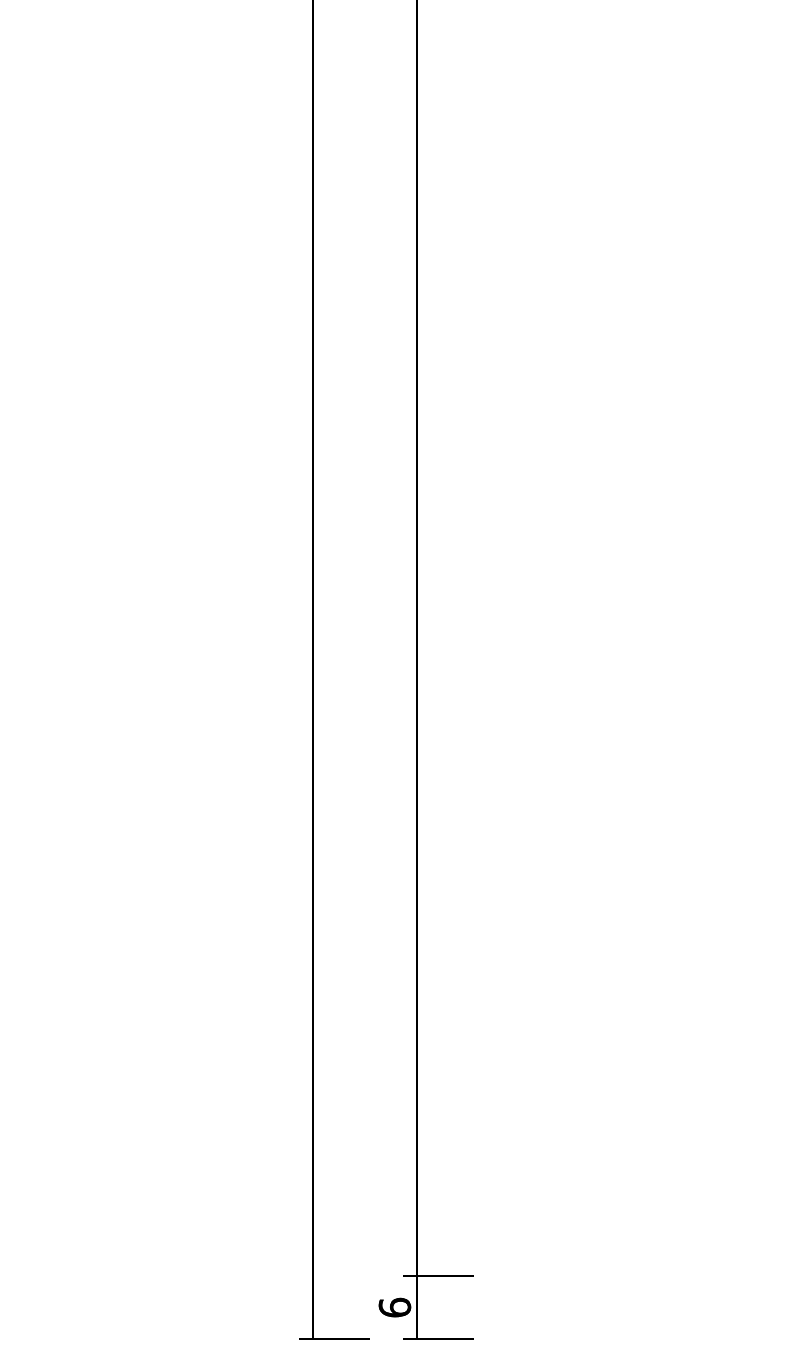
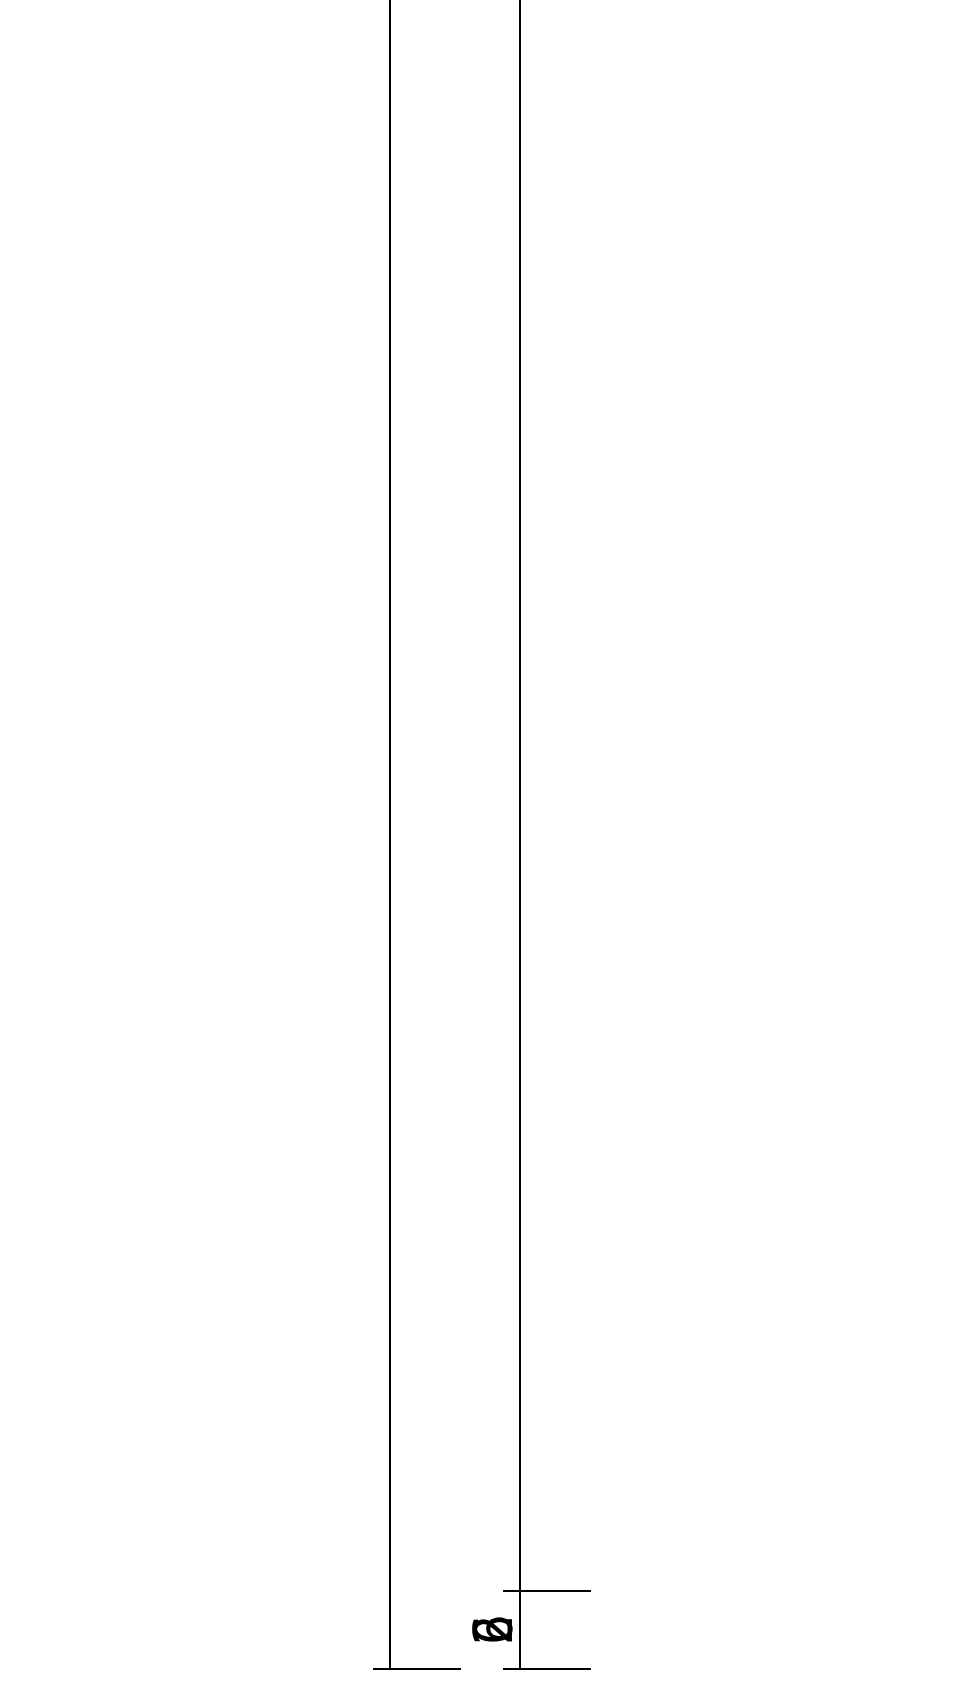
text: (395, 1307) -> (492, 1629), 6 -> 2

